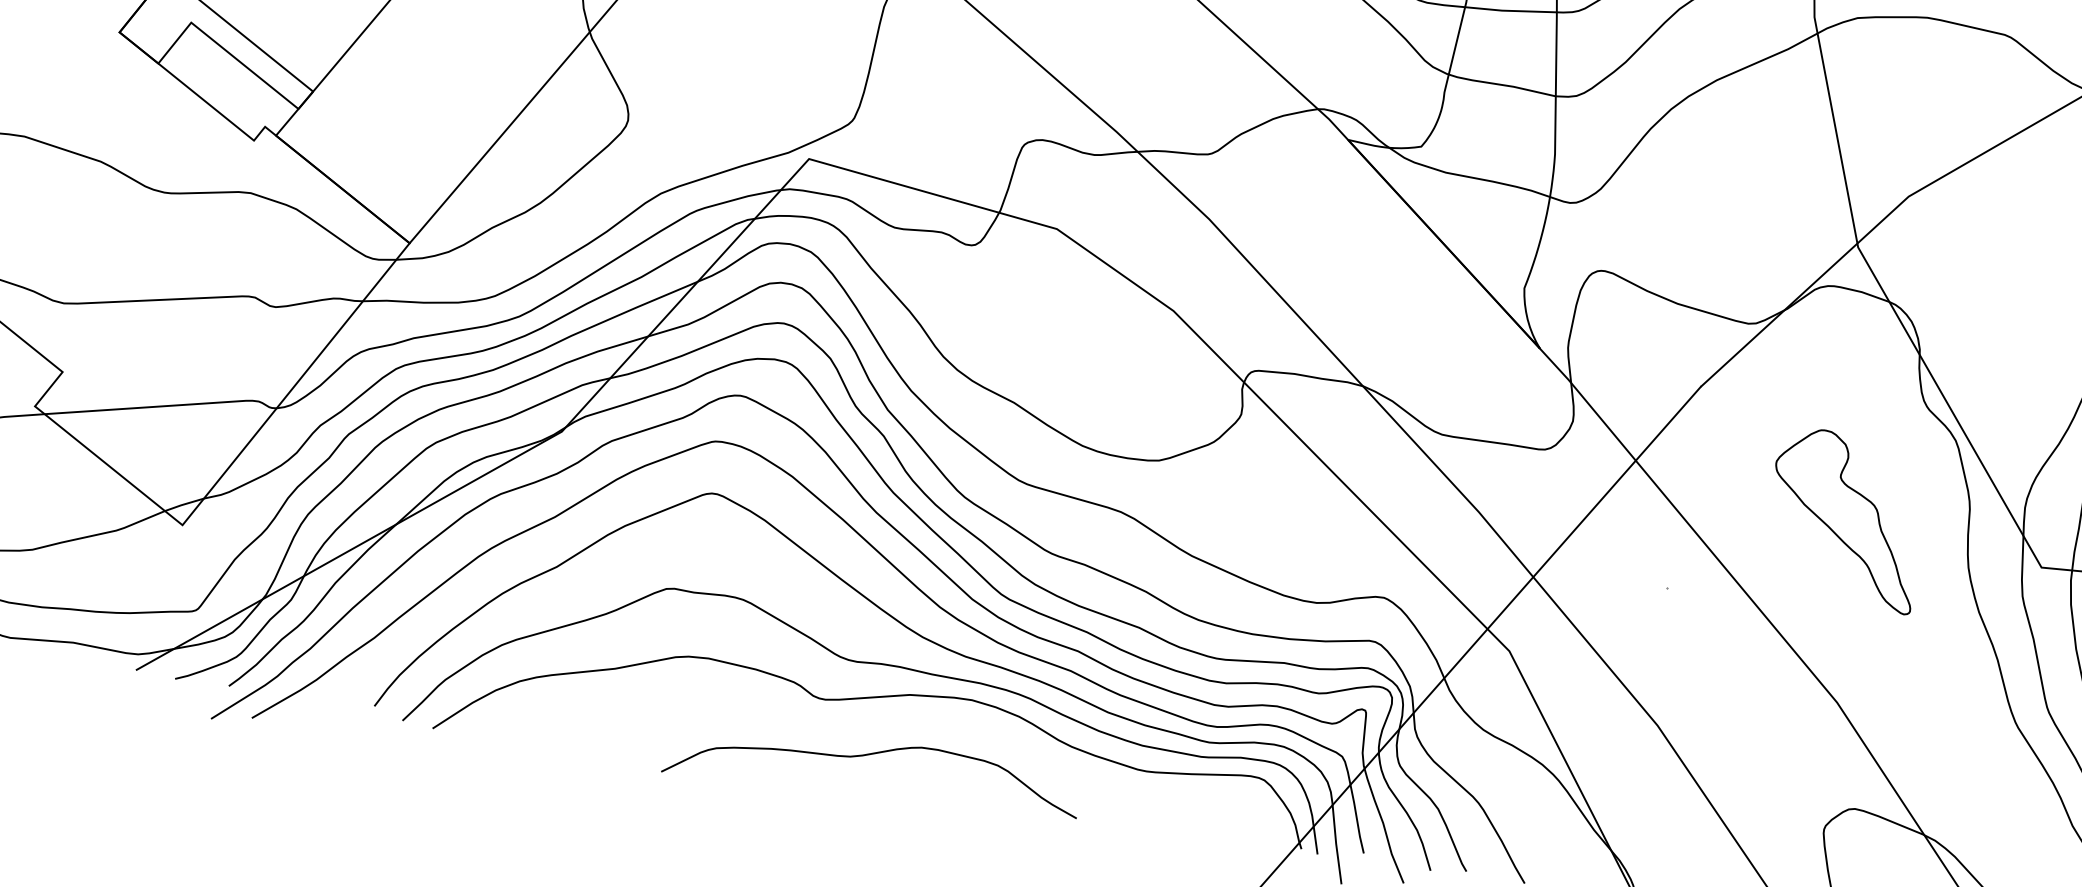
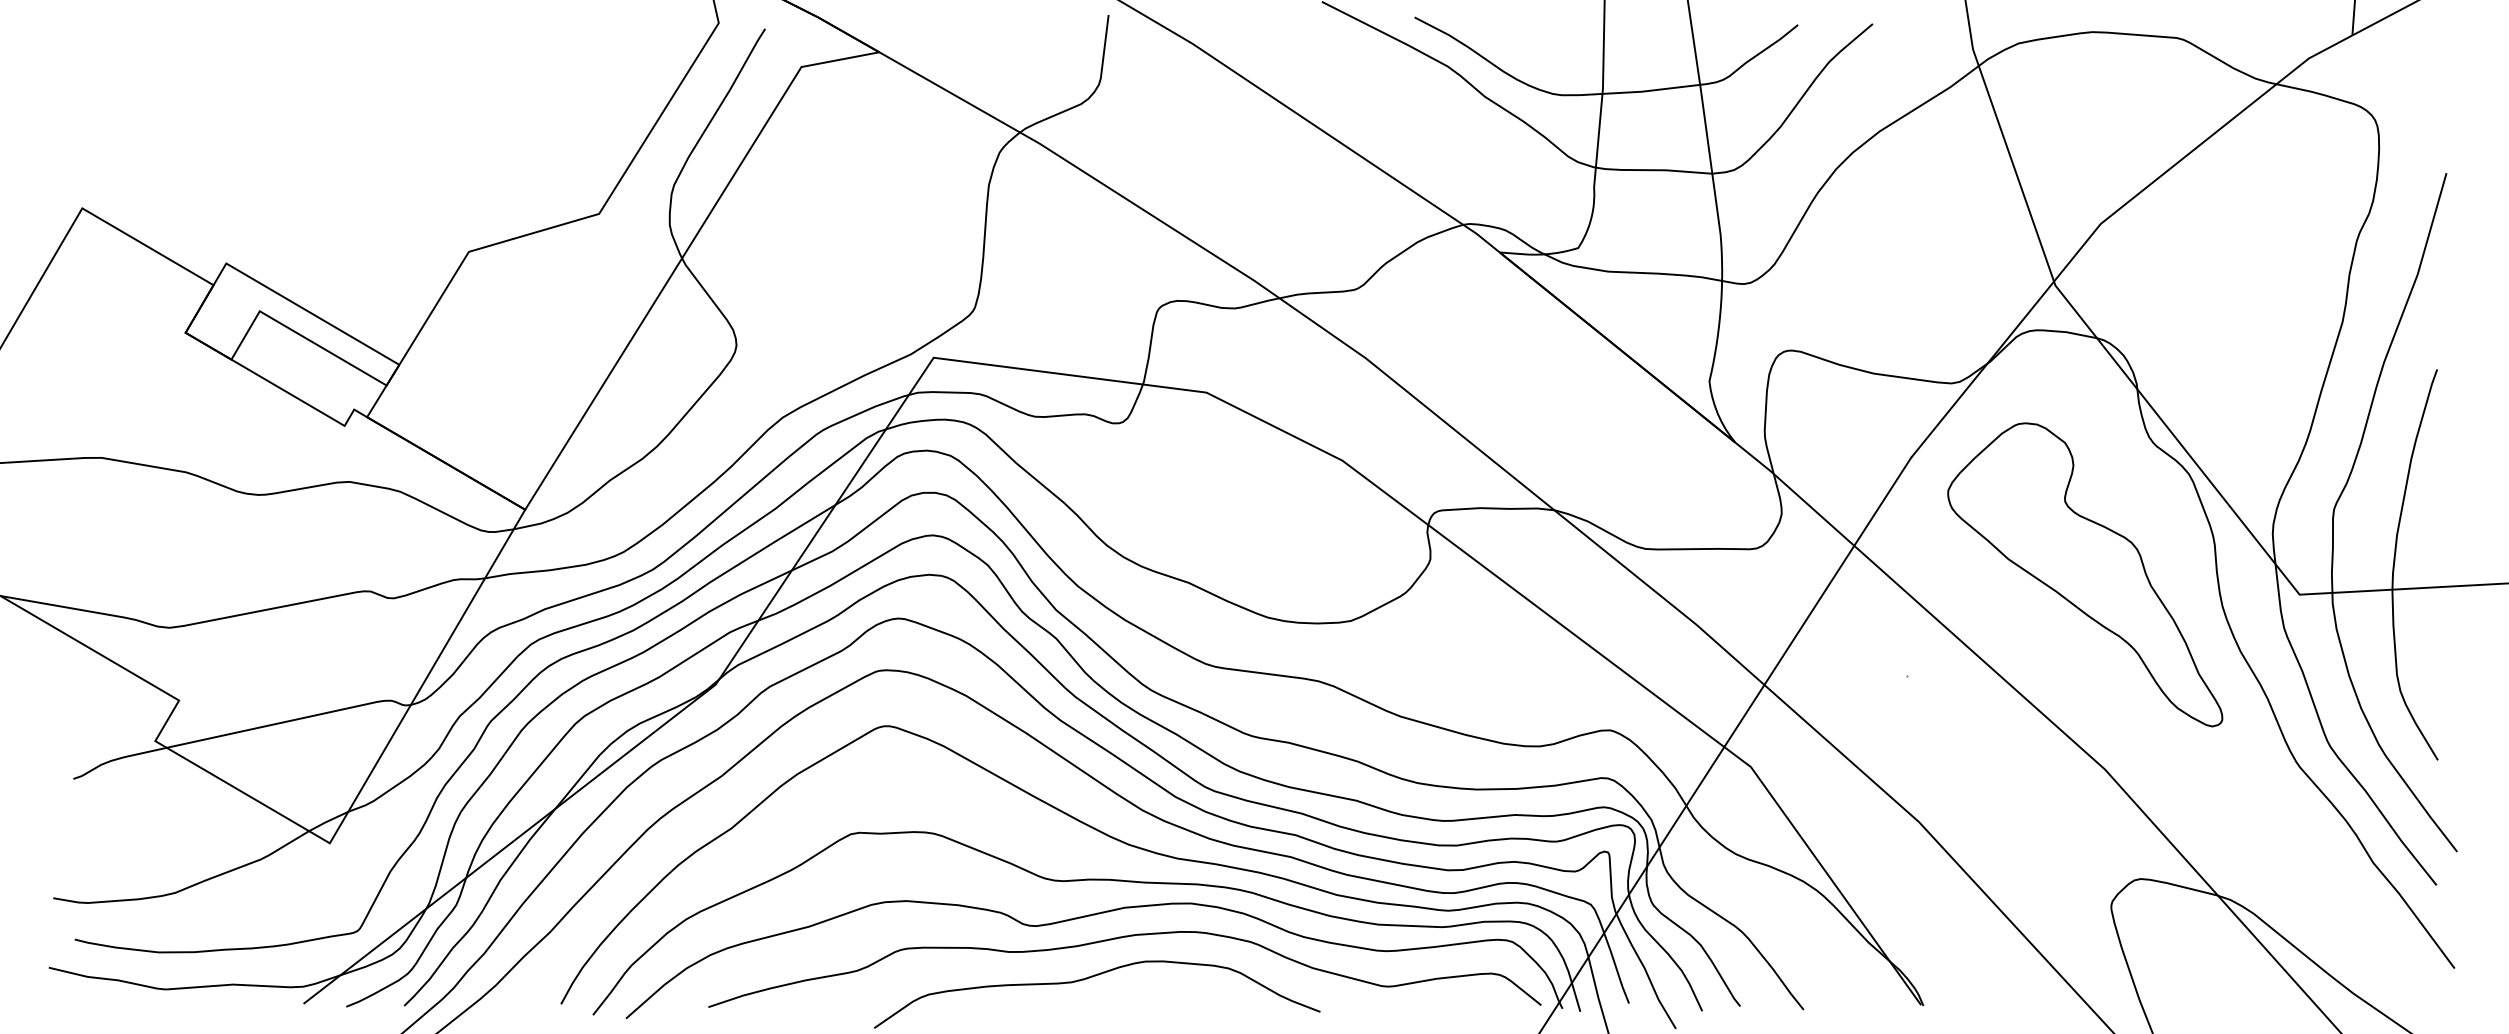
part: (1846, 519) -> (2085, 574), size x1.67
curve: (897, 723) -> (1116, 939), added

